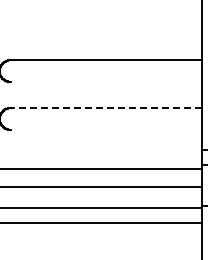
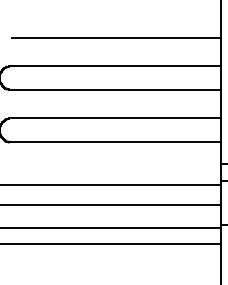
line: (105, 34) -> (115, 37), added
line: (105, 82) -> (115, 90), added
line: (106, 107) -> (116, 117), dashed -> solid
line: (105, 129) -> (115, 141), added

